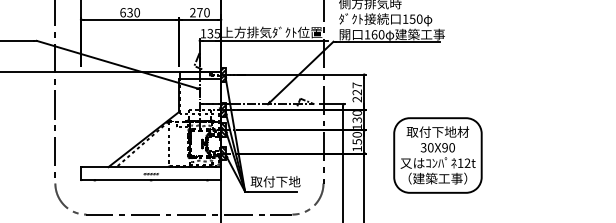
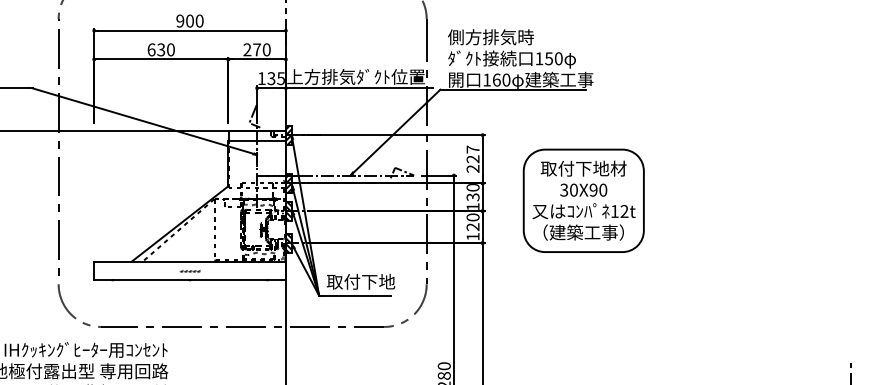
text: (356, 142) -> (472, 227), 150 -> 120
part: (437, 155) -> (583, 200), moved

